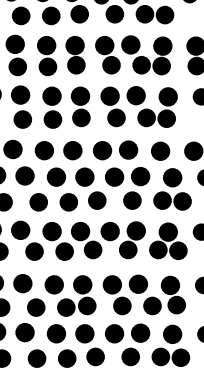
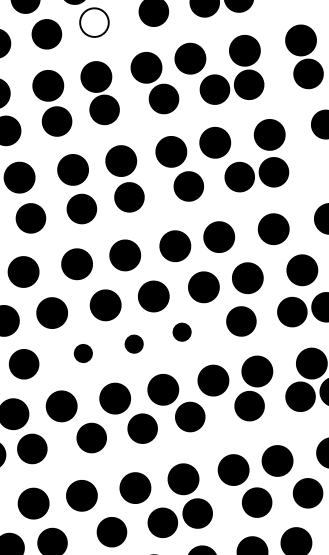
fill: (79, 13) -> (93, 21), removed
part: (97, 200) -> (182, 332), size x0.6
part: (38, 202) -> (83, 353), size x0.6
part: (68, 202) -> (133, 344), size x0.6

